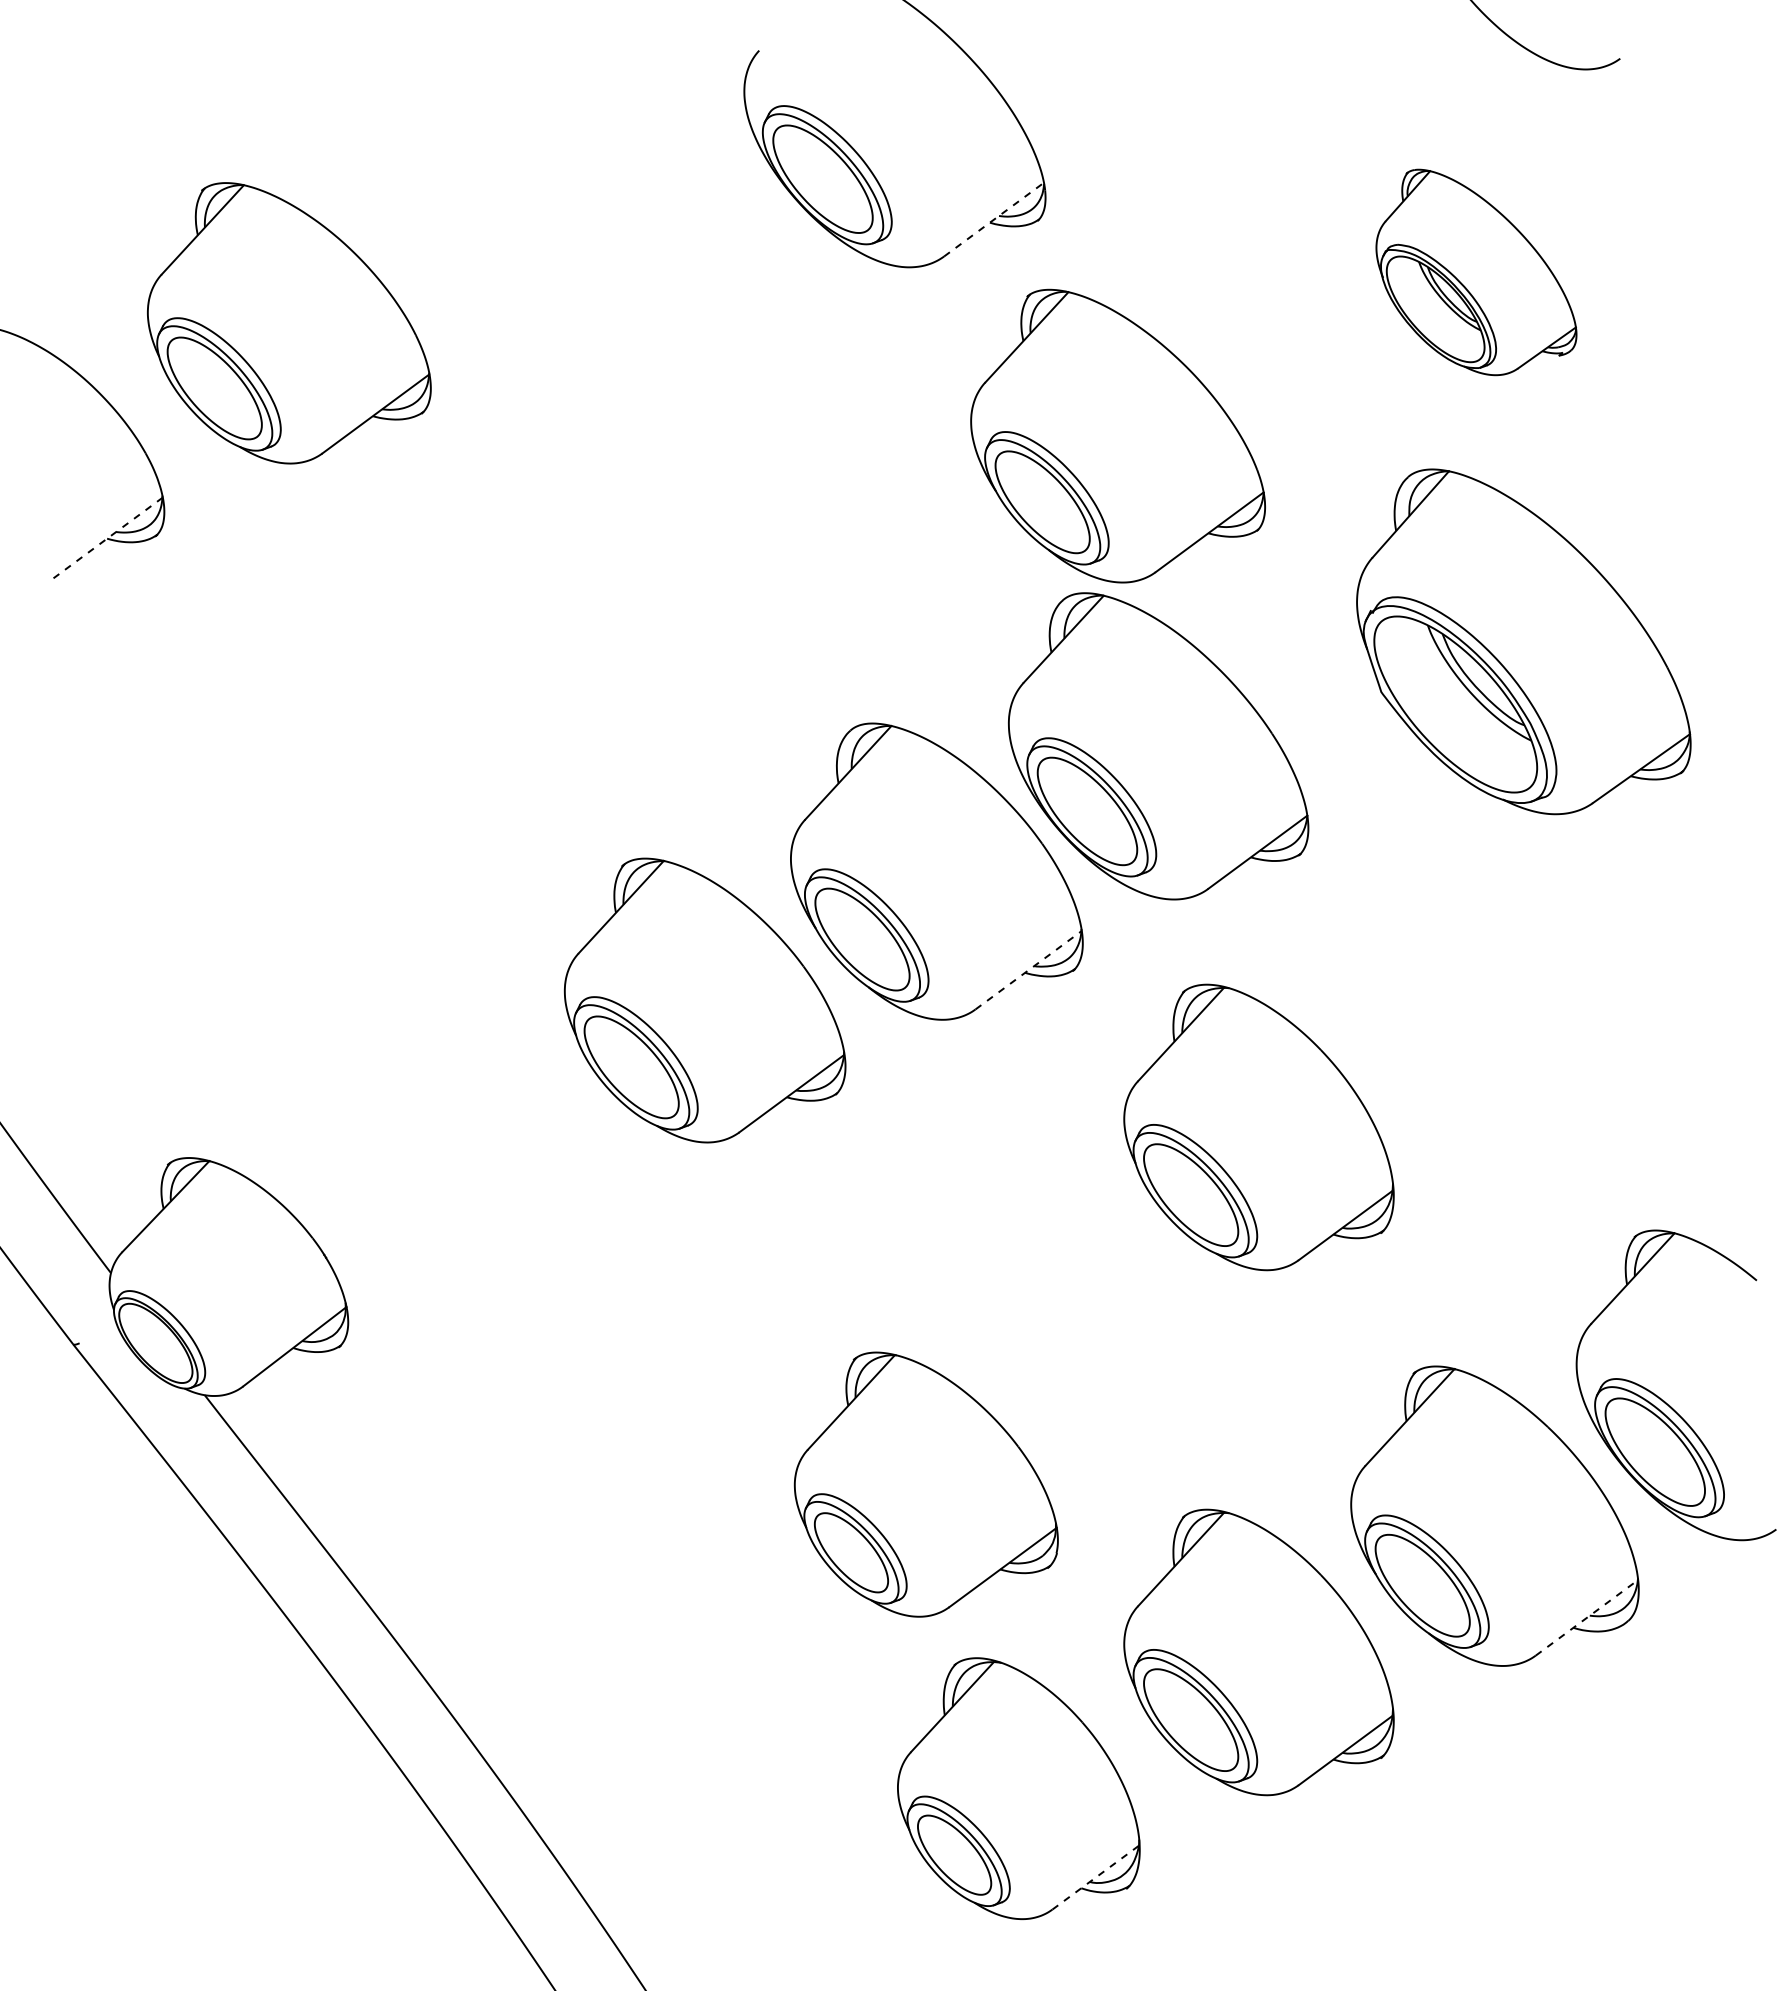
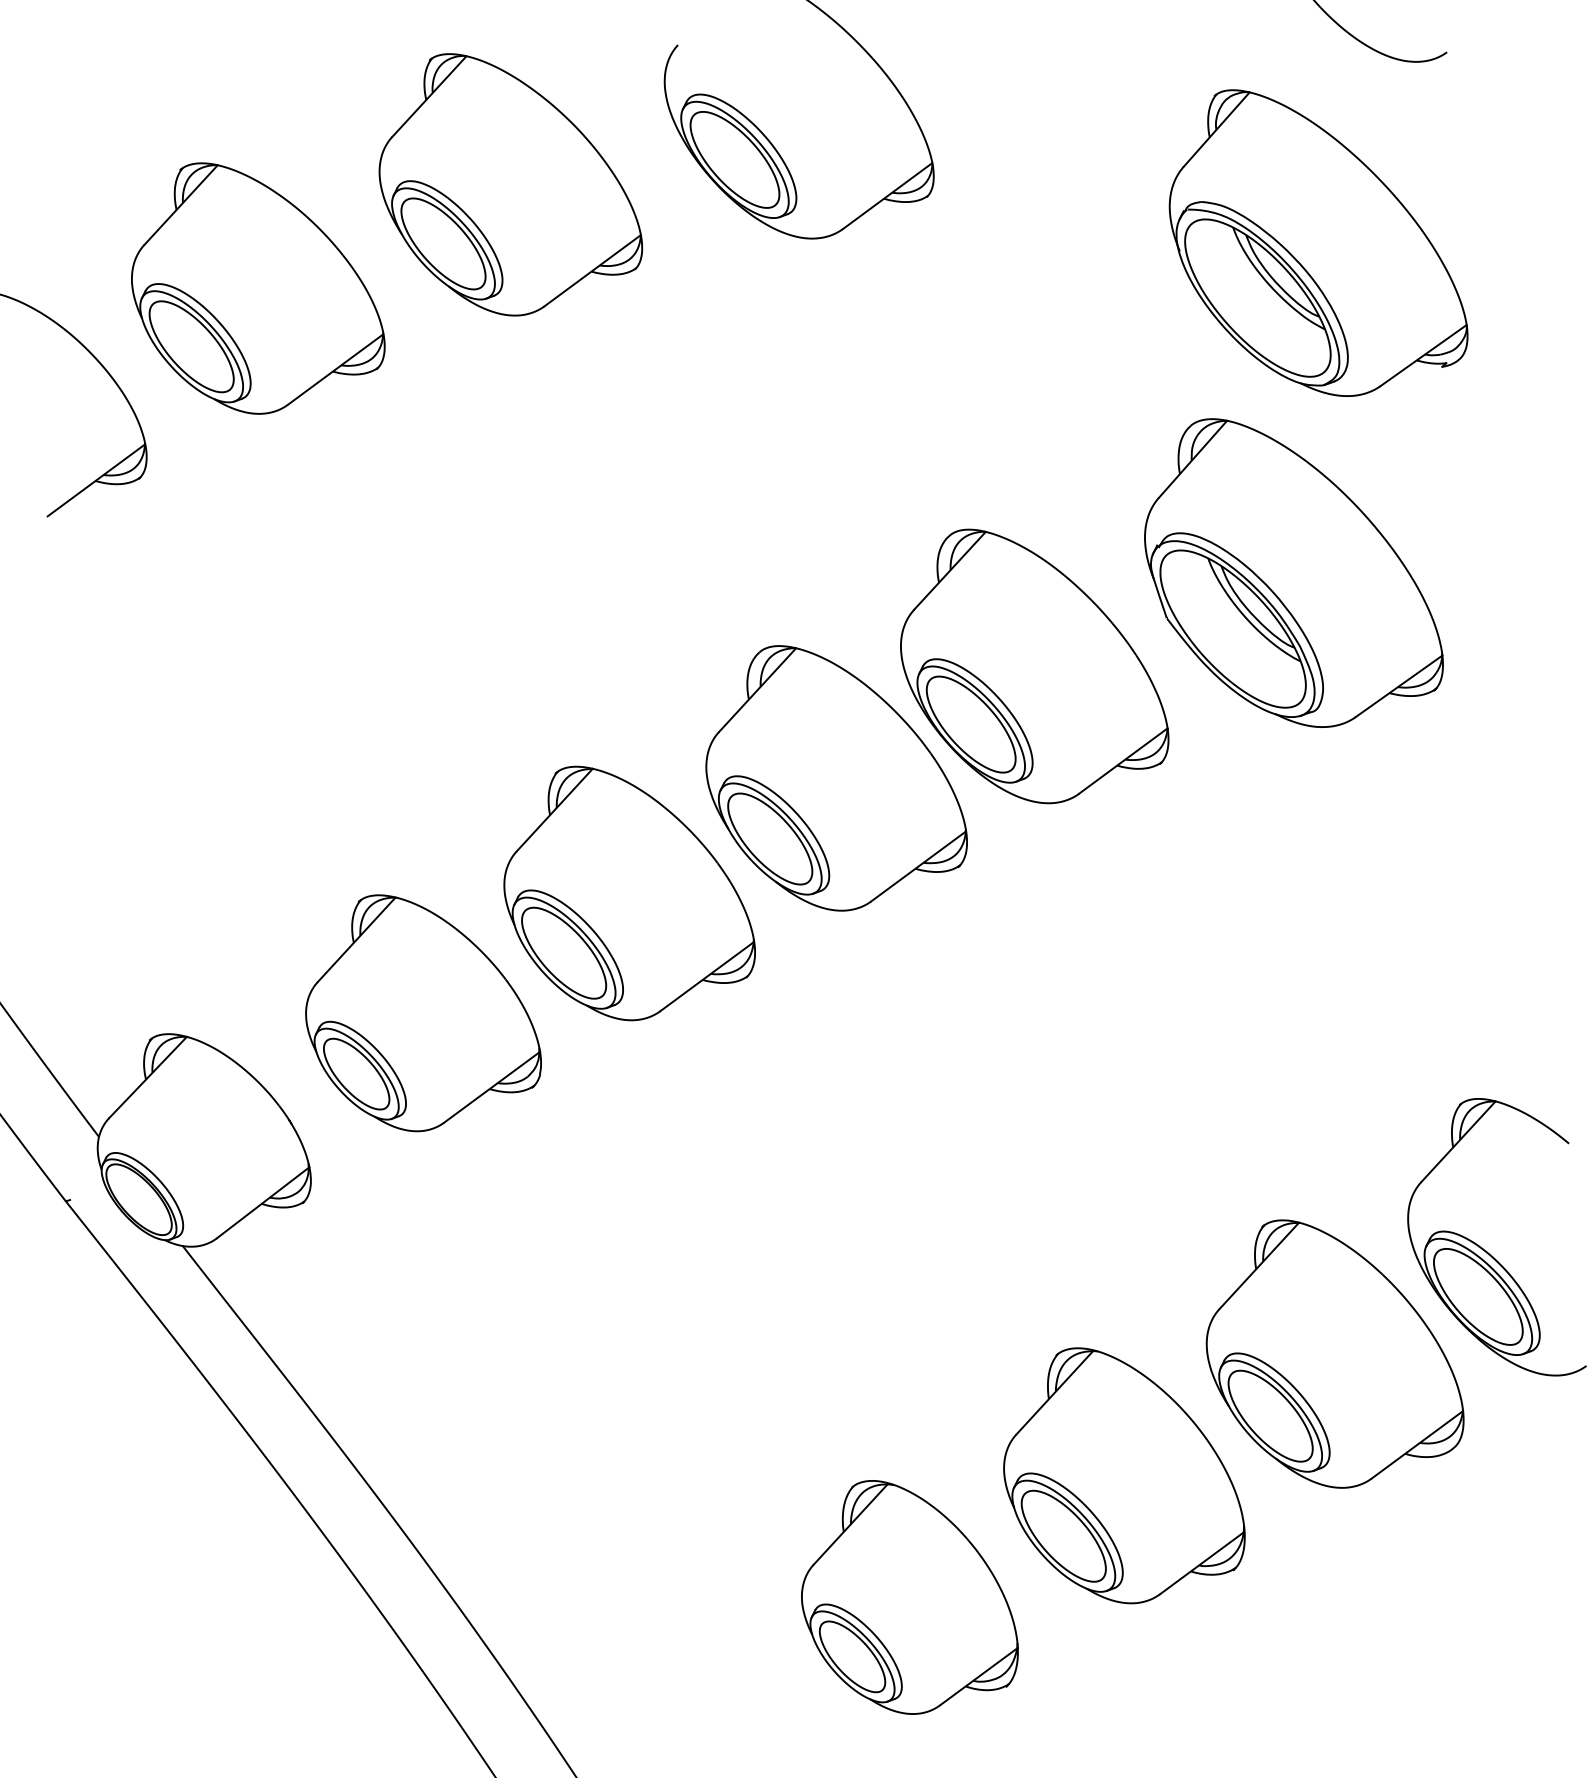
line: (994, 219) -> (888, 195), dashed -> solid
part: (1476, 272) -> (1318, 243), size x1.67
part: (1117, 435) -> (510, 184), moved
line: (107, 538) -> (95, 480), dashed -> solid
part: (1523, 641) -> (1293, 572), moved
line: (1028, 970) -> (918, 866), dashed -> solid
part: (1258, 1127) -> (1123, 1006), removed
part: (925, 1484) -> (422, 1013), moved
line: (1587, 1617) -> (1417, 1444), dashed -> solid
line: (1096, 1877) -> (979, 1676), dashed -> solid

